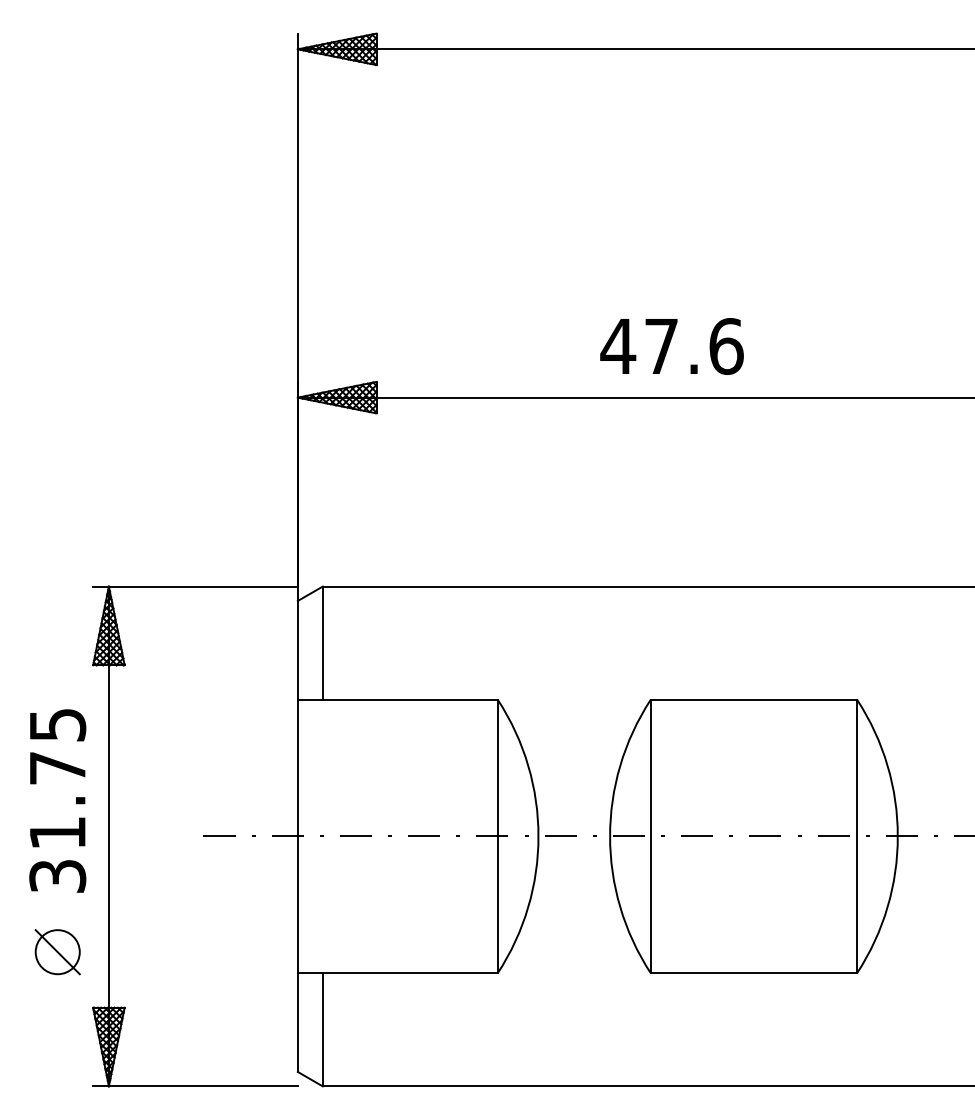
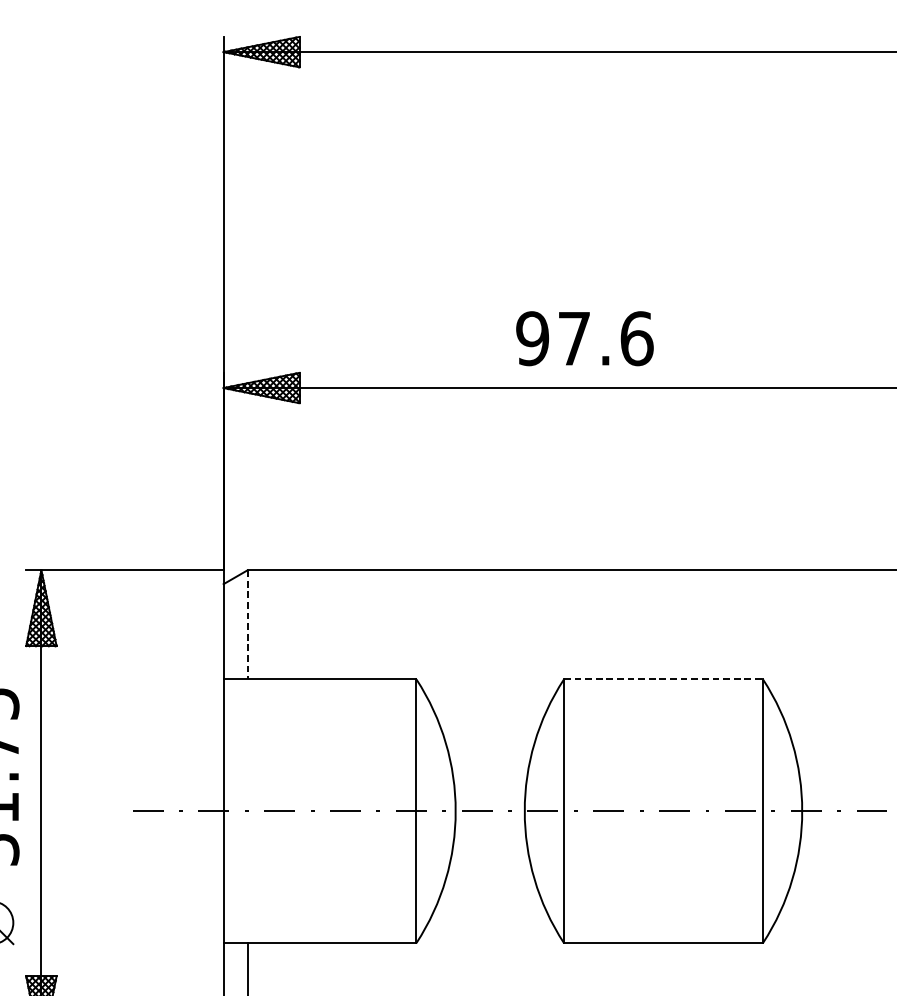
text: (618, 346) -> (532, 338), 47.6 -> 97.6
line: (322, 643) -> (247, 625), solid -> dashed
line: (754, 699) -> (664, 679), solid -> dashed

